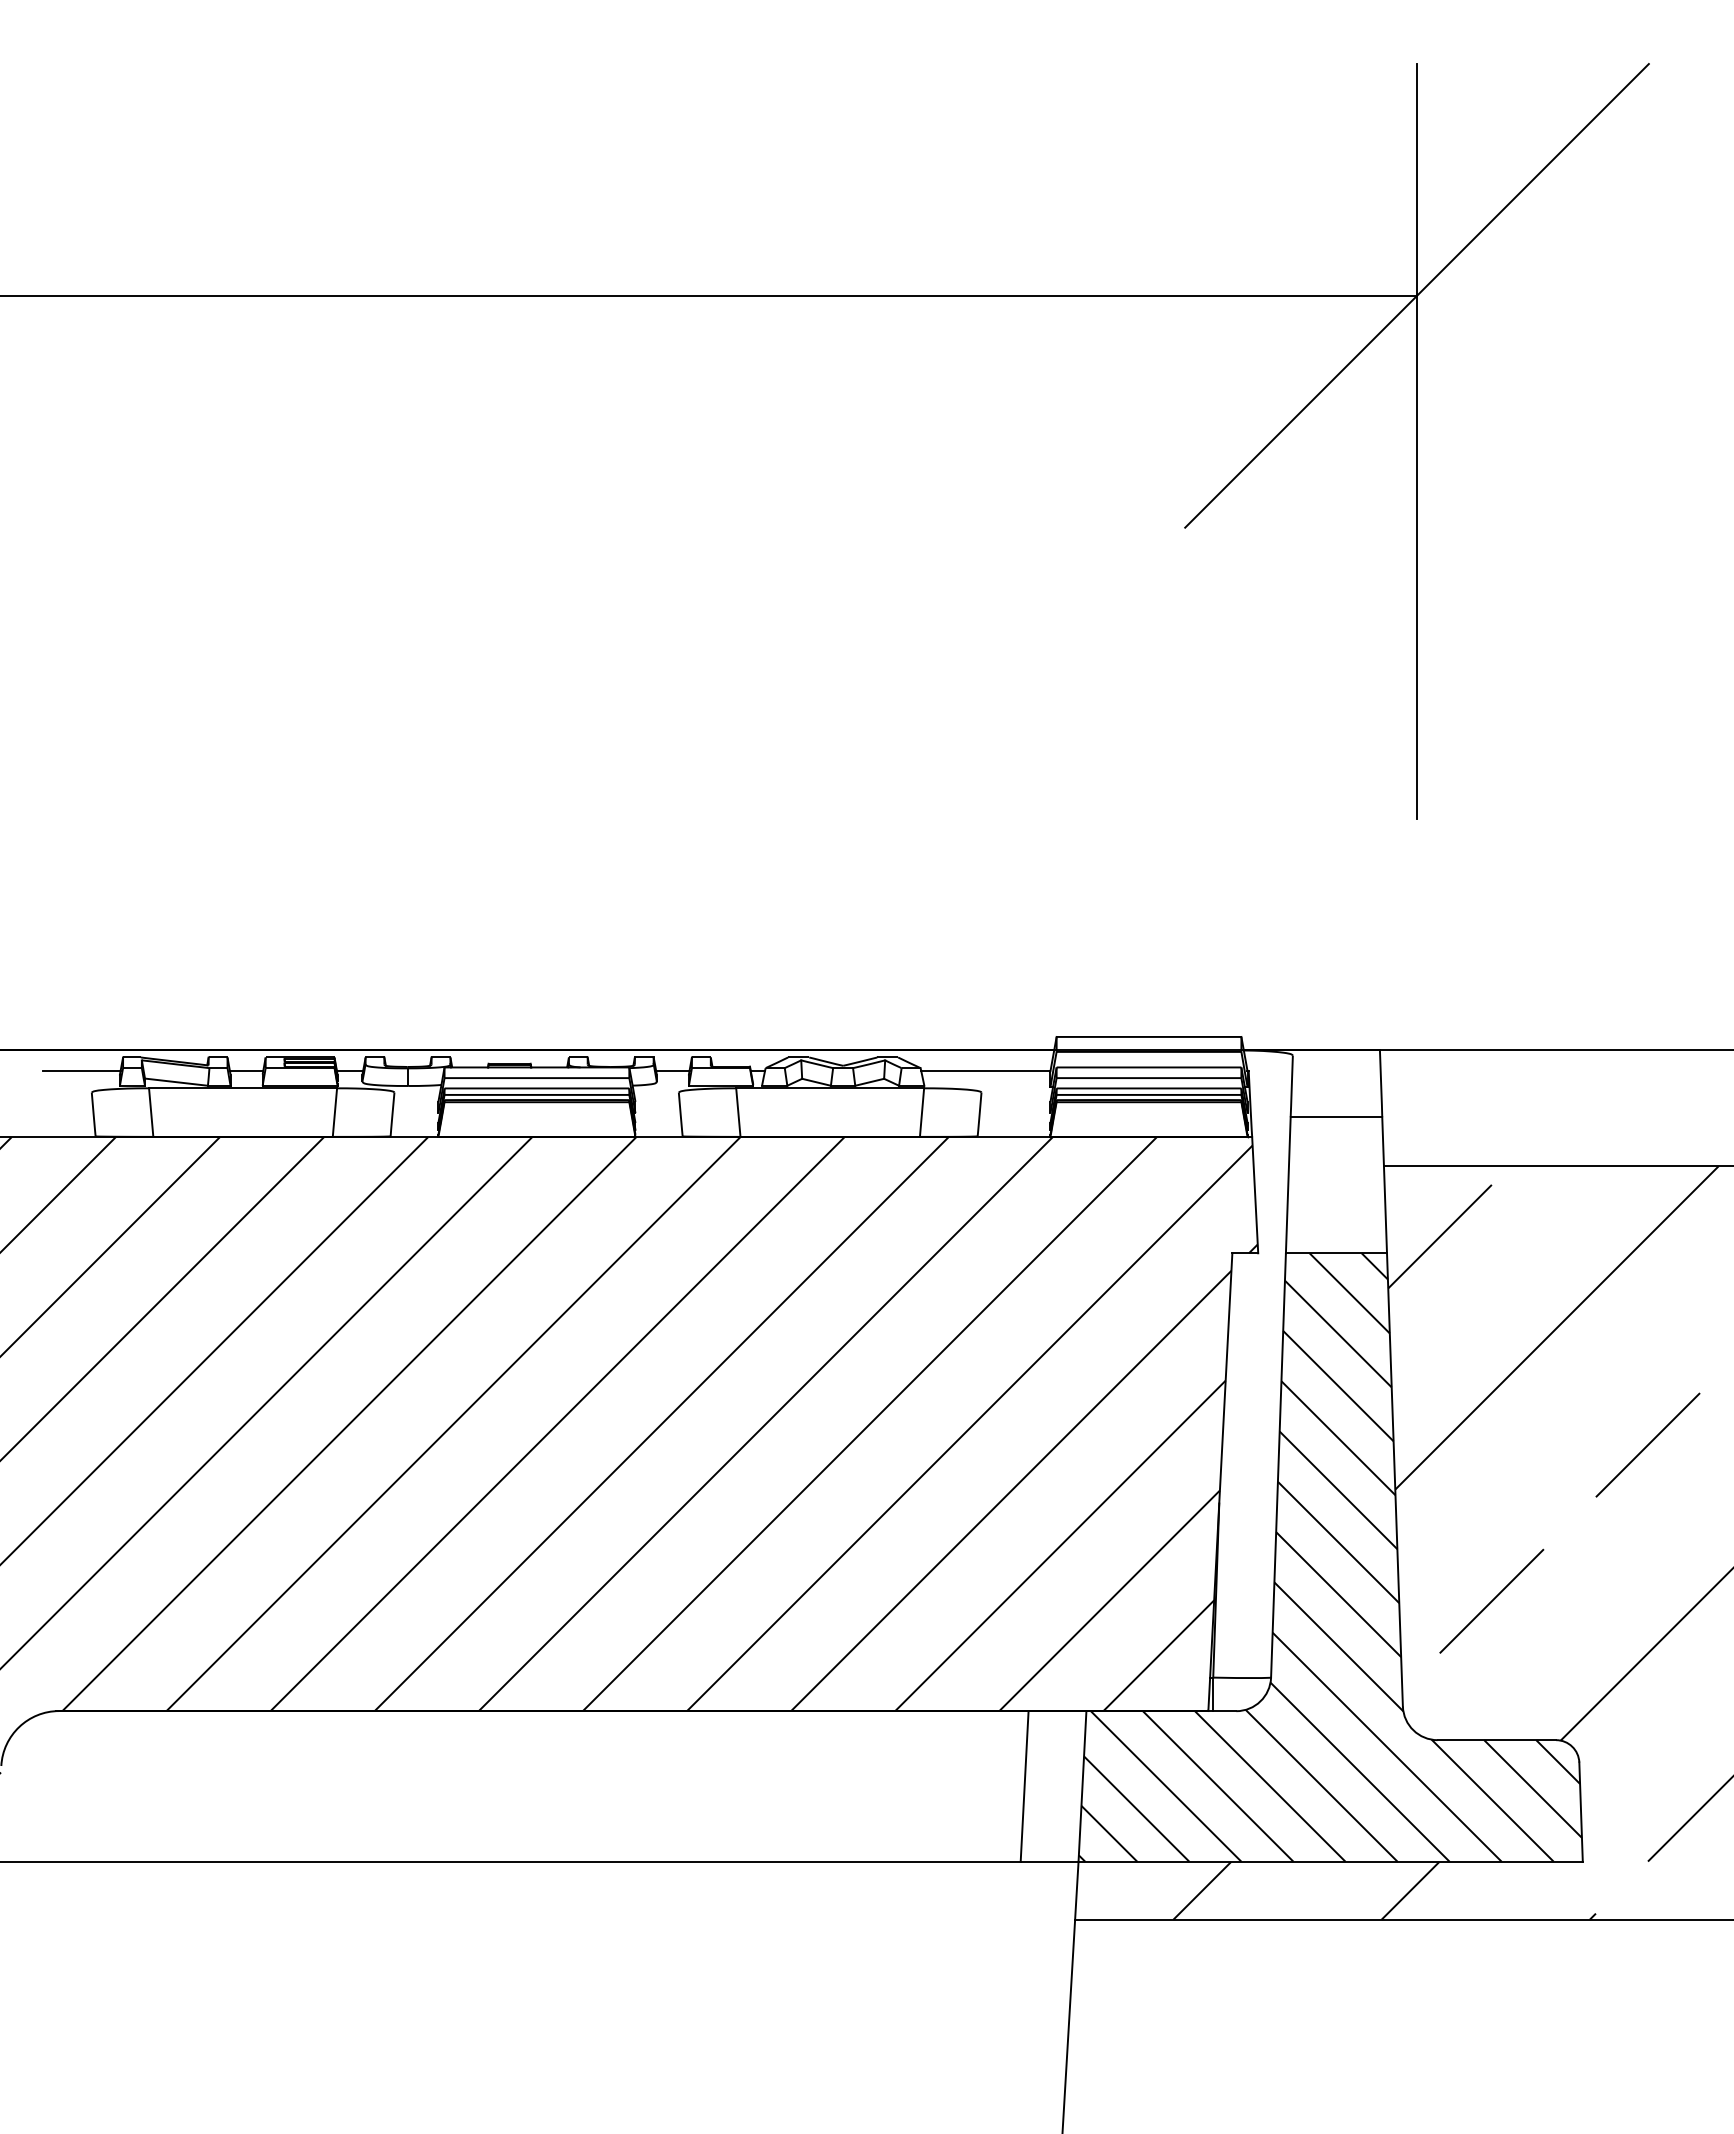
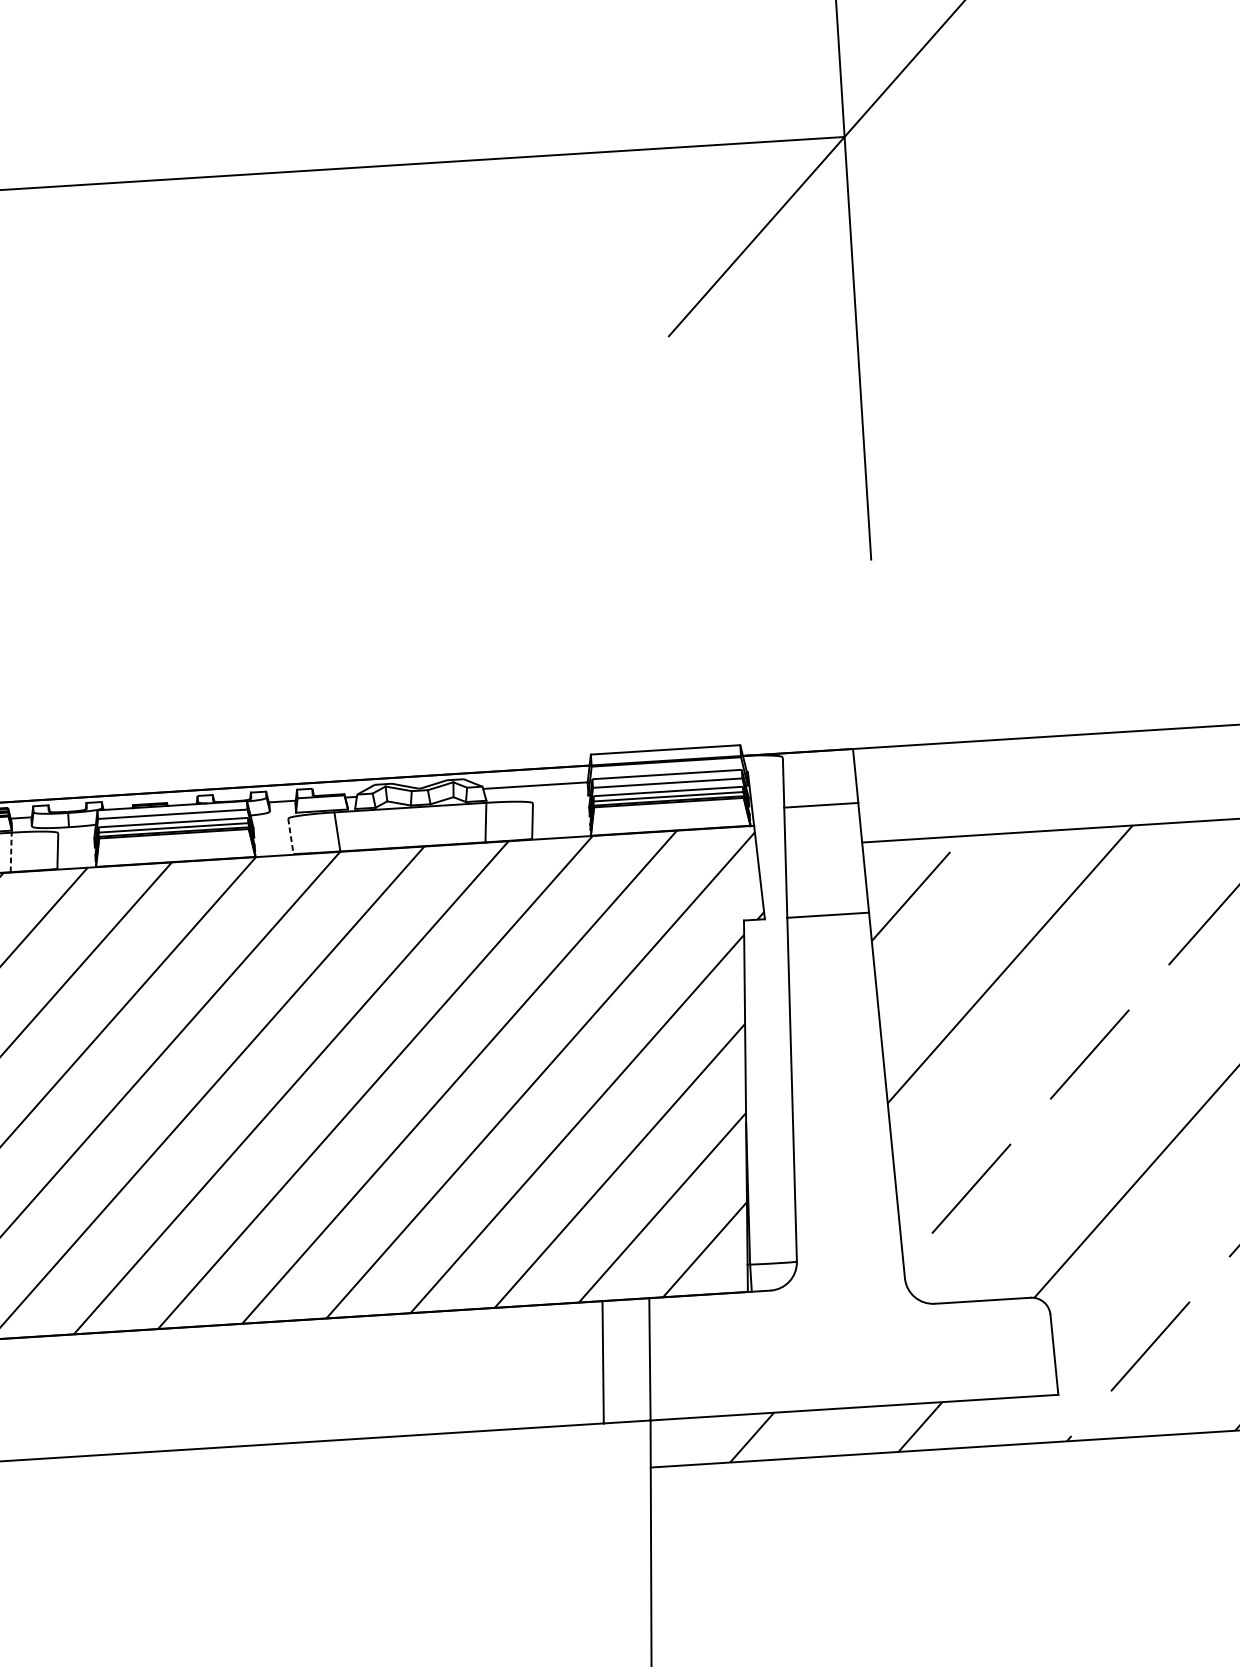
line: (334, 1112) -> (10, 852), solid -> dashed
line: (680, 1115) -> (290, 837), solid -> dashed
hatch: (1329, 1557) -> (838, 1161), removed

